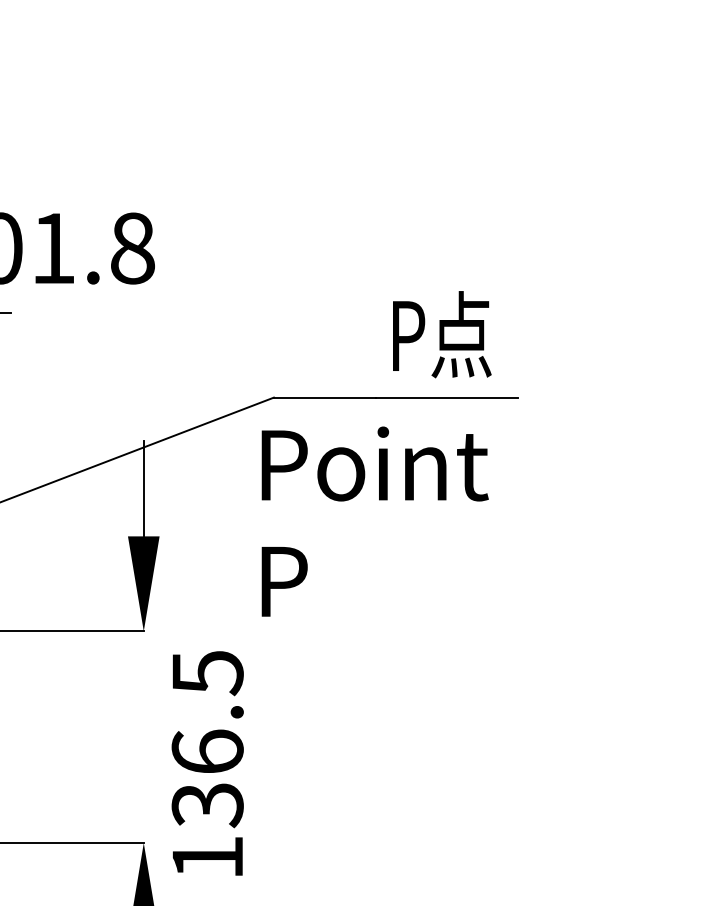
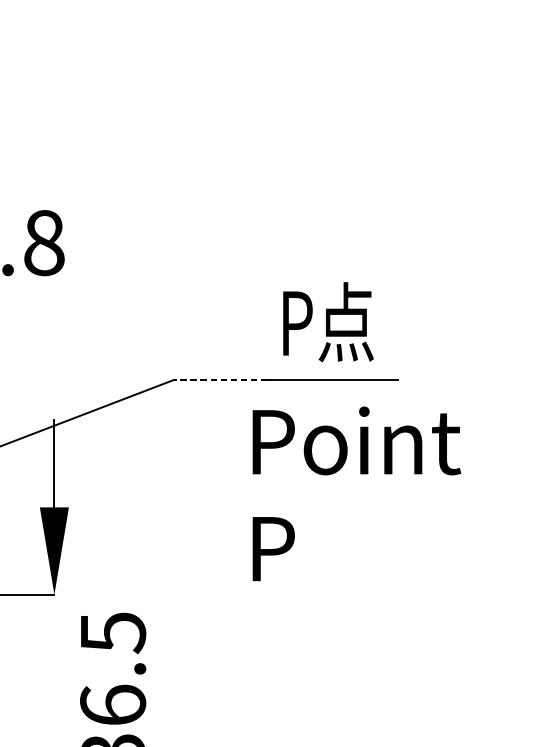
line: (324, 397) -> (220, 379), solid -> dashed
text: (374, 521) -> (356, 493), moved

